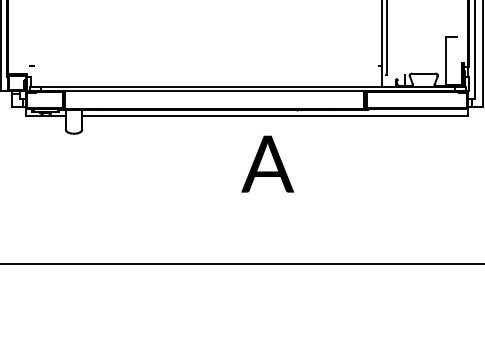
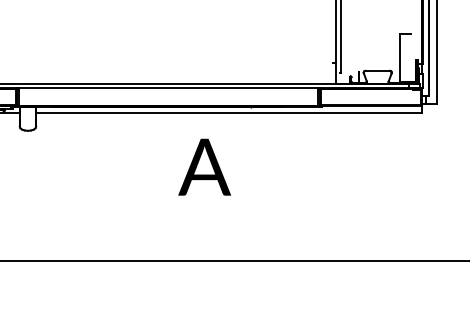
text: (267, 163) -> (204, 166), moved

